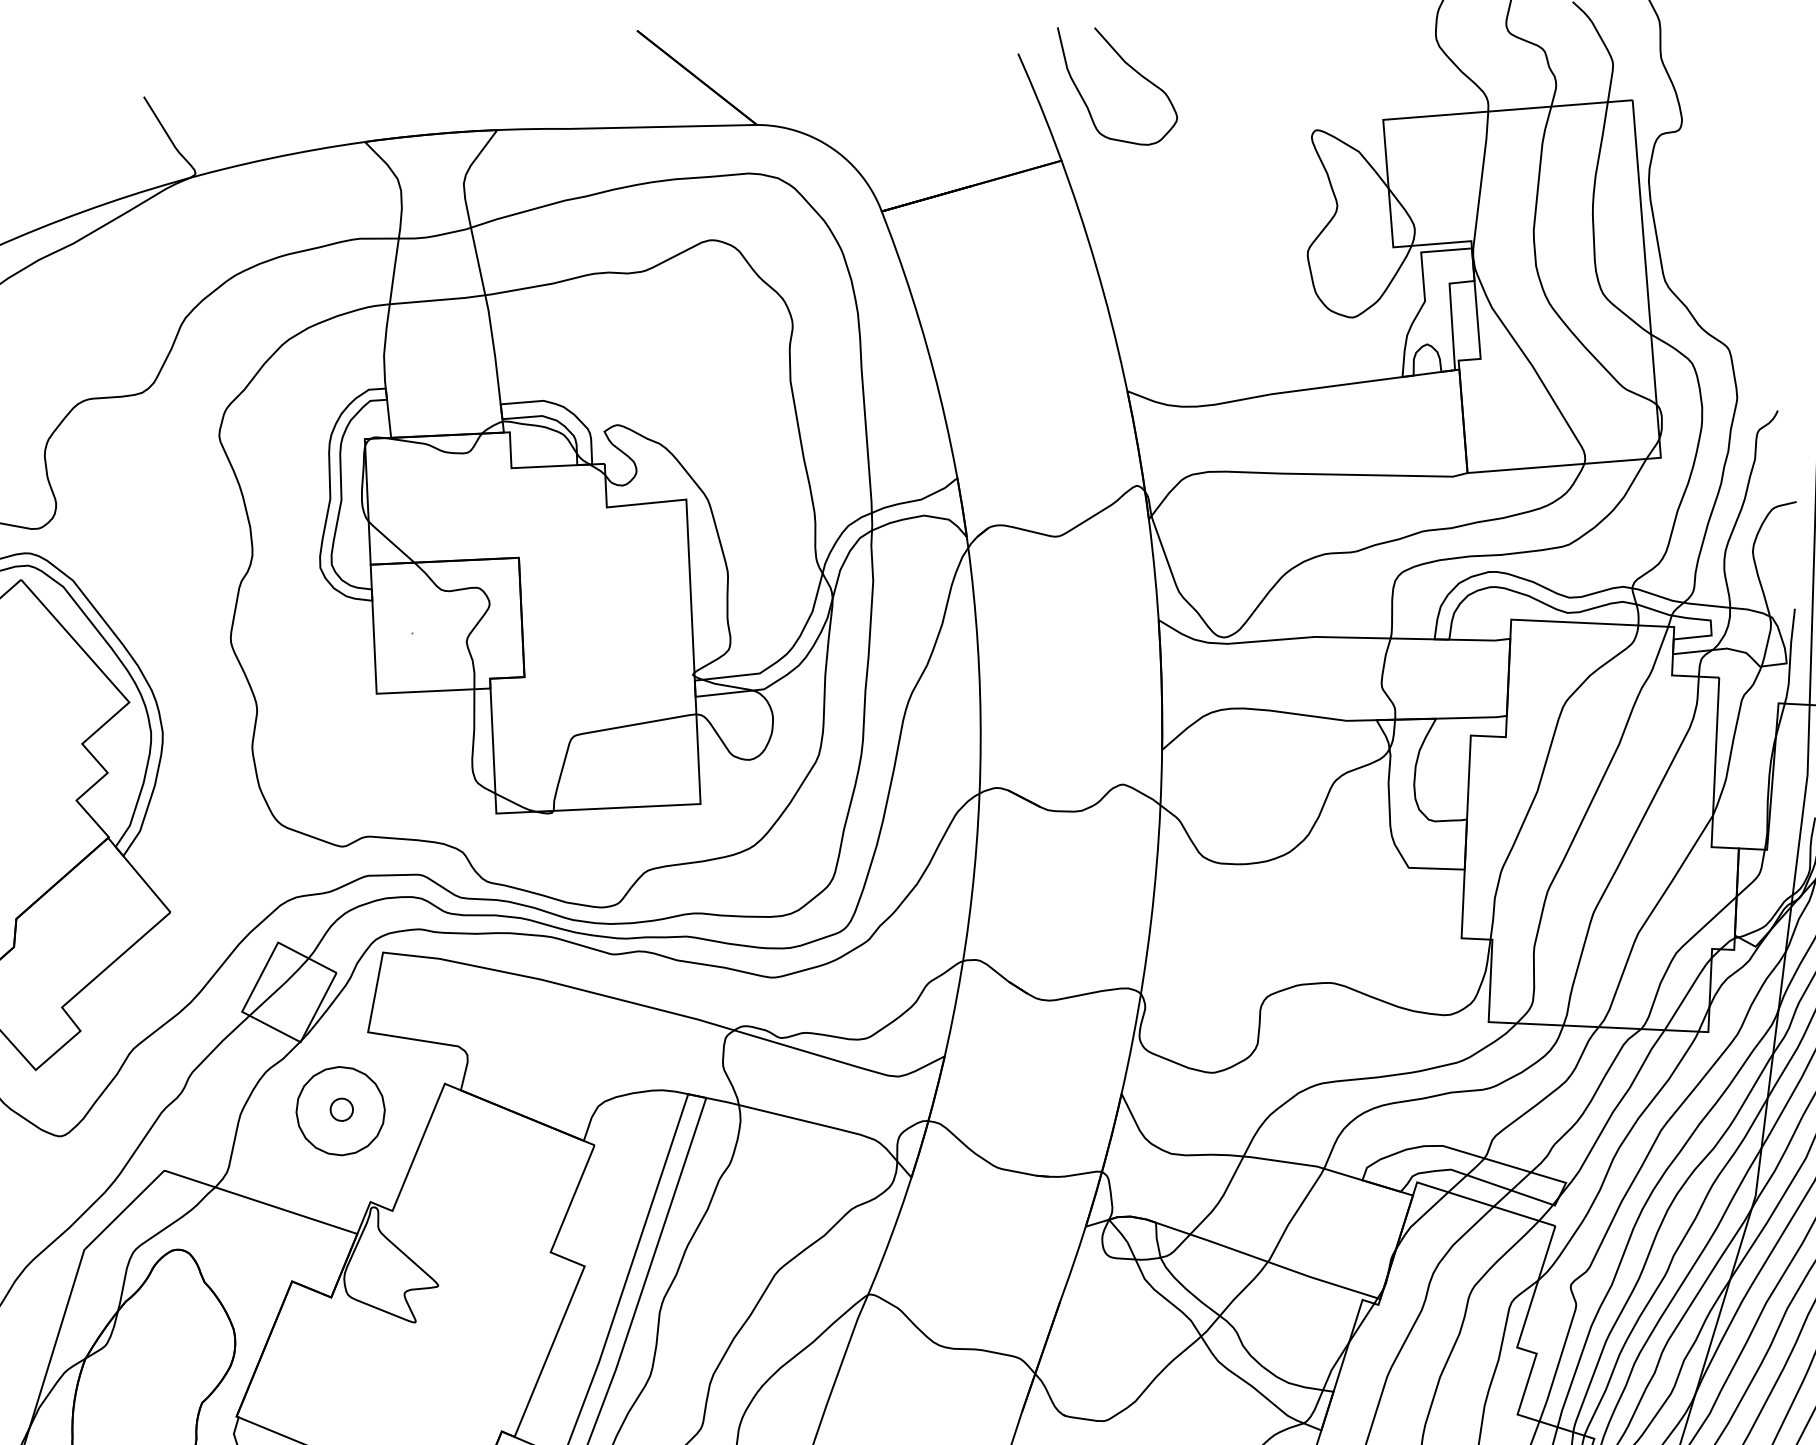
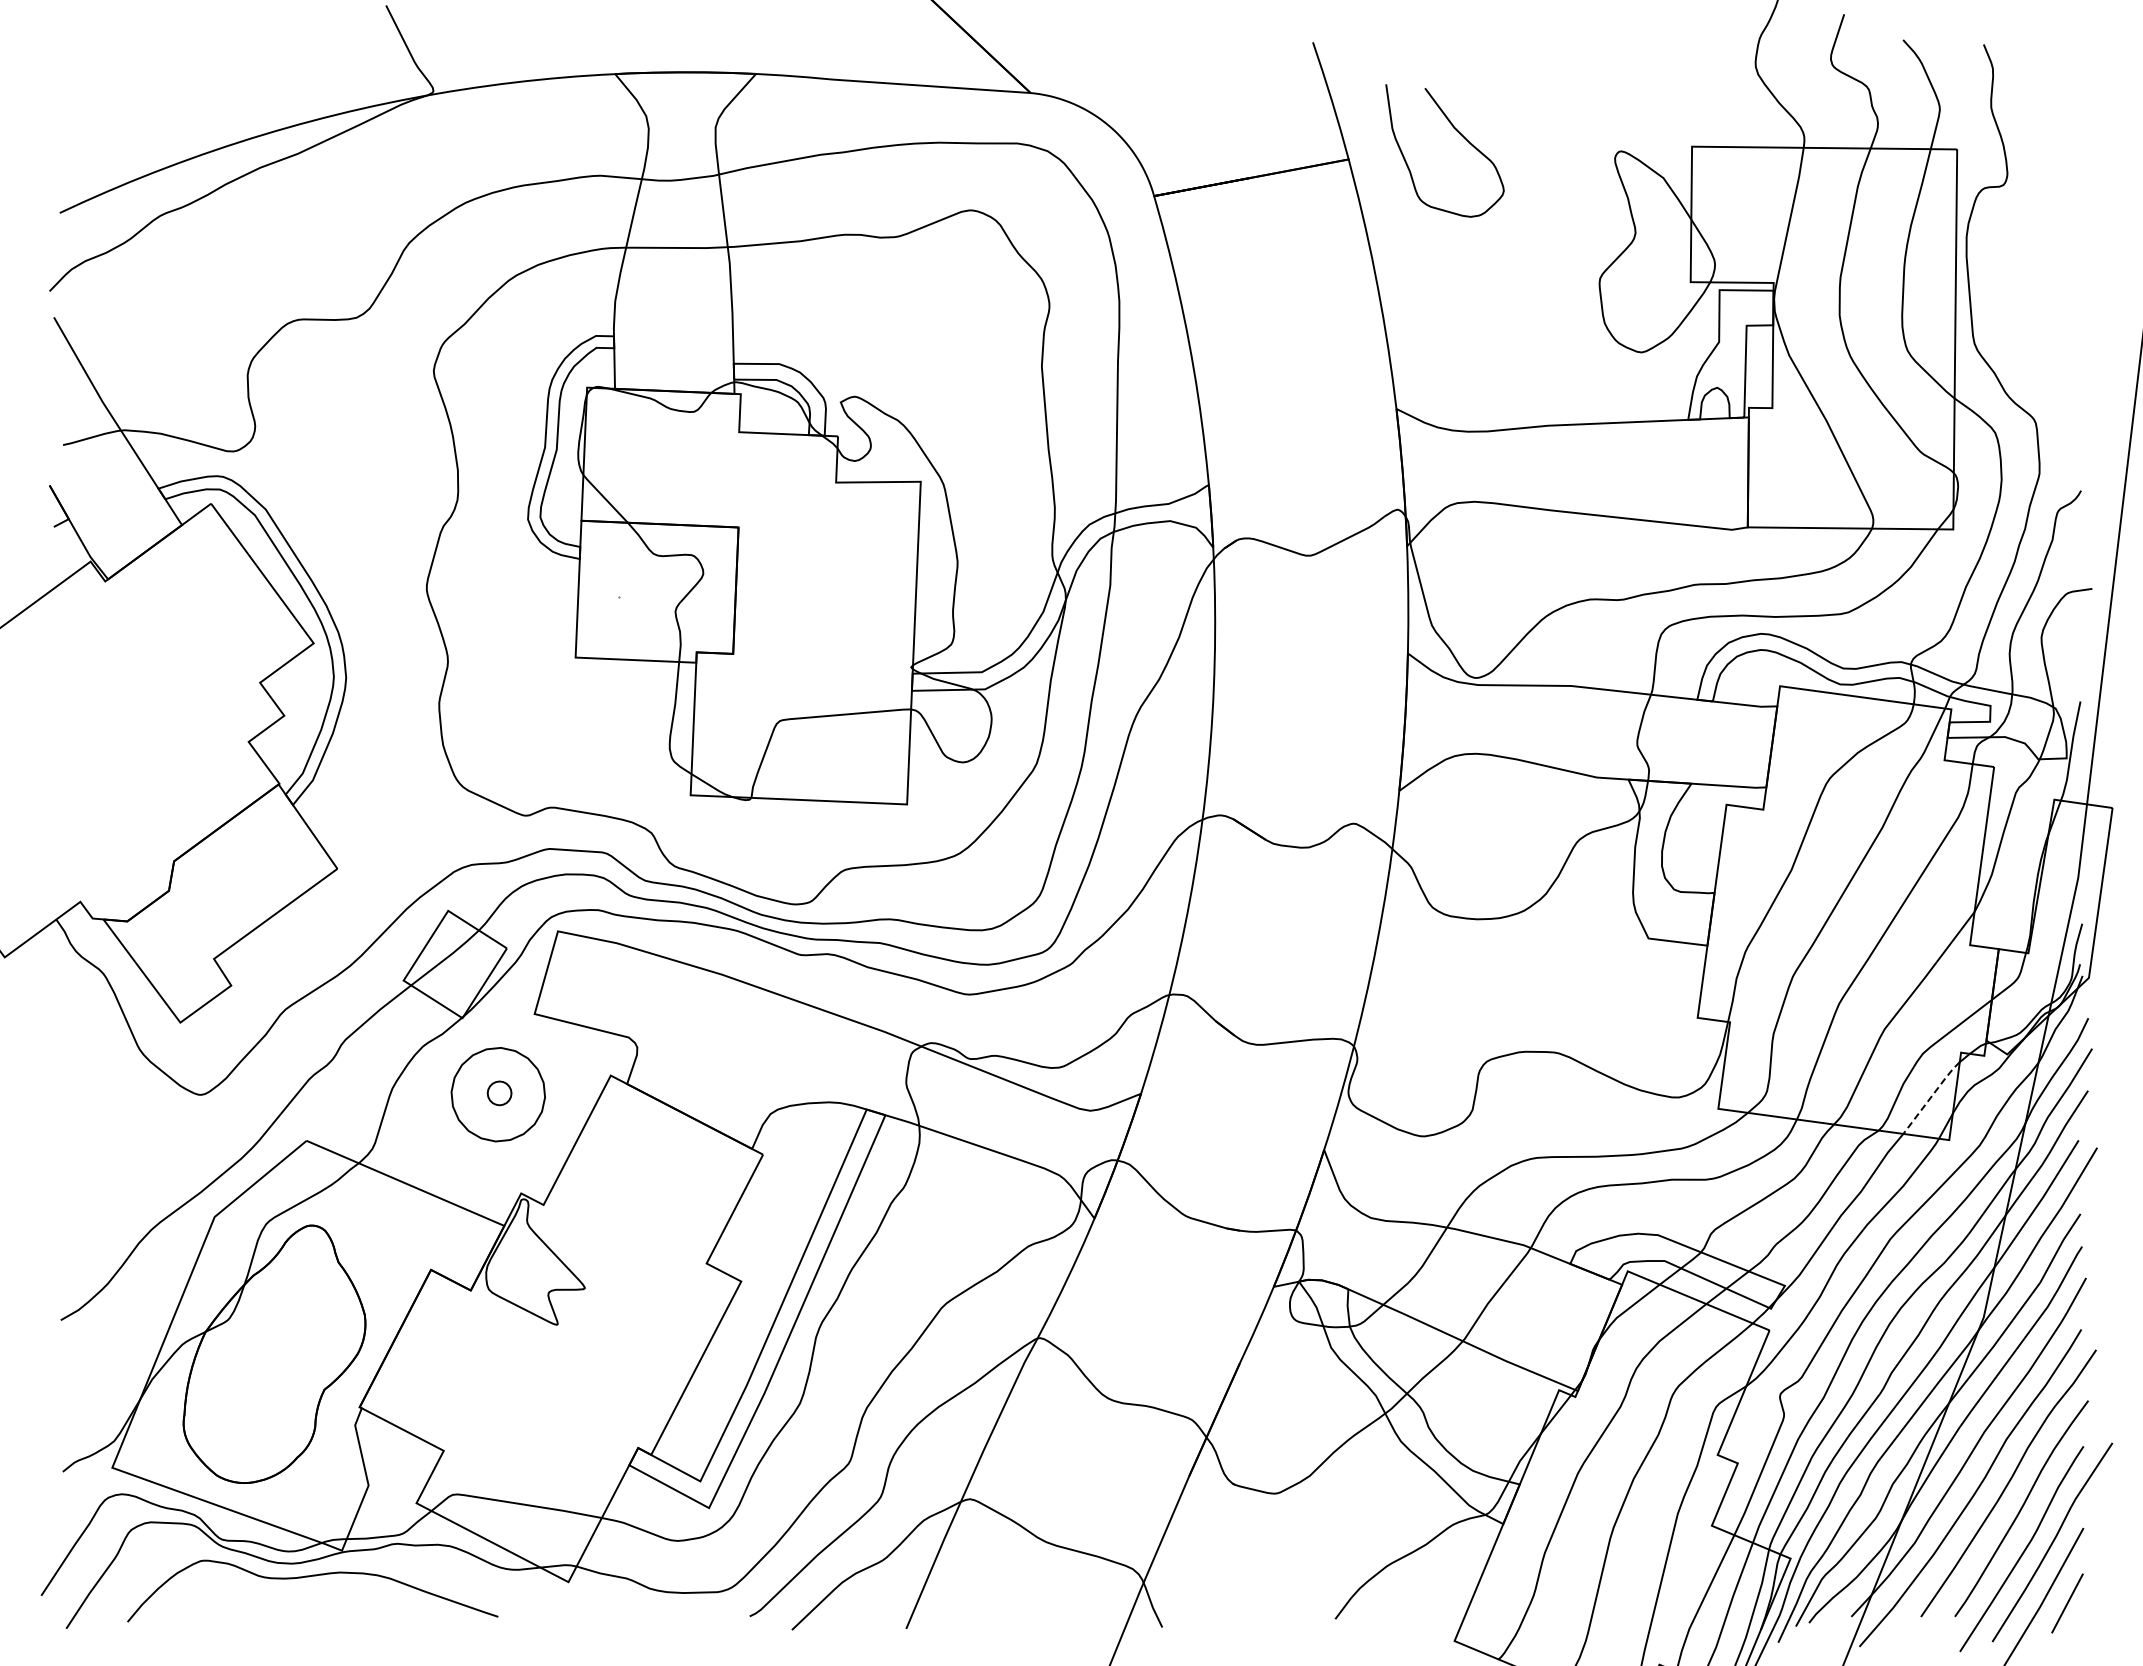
curve: (1130, 68) -> (1459, 134), moved
line: (1687, 992) -> (1931, 1096), solid -> dashed

